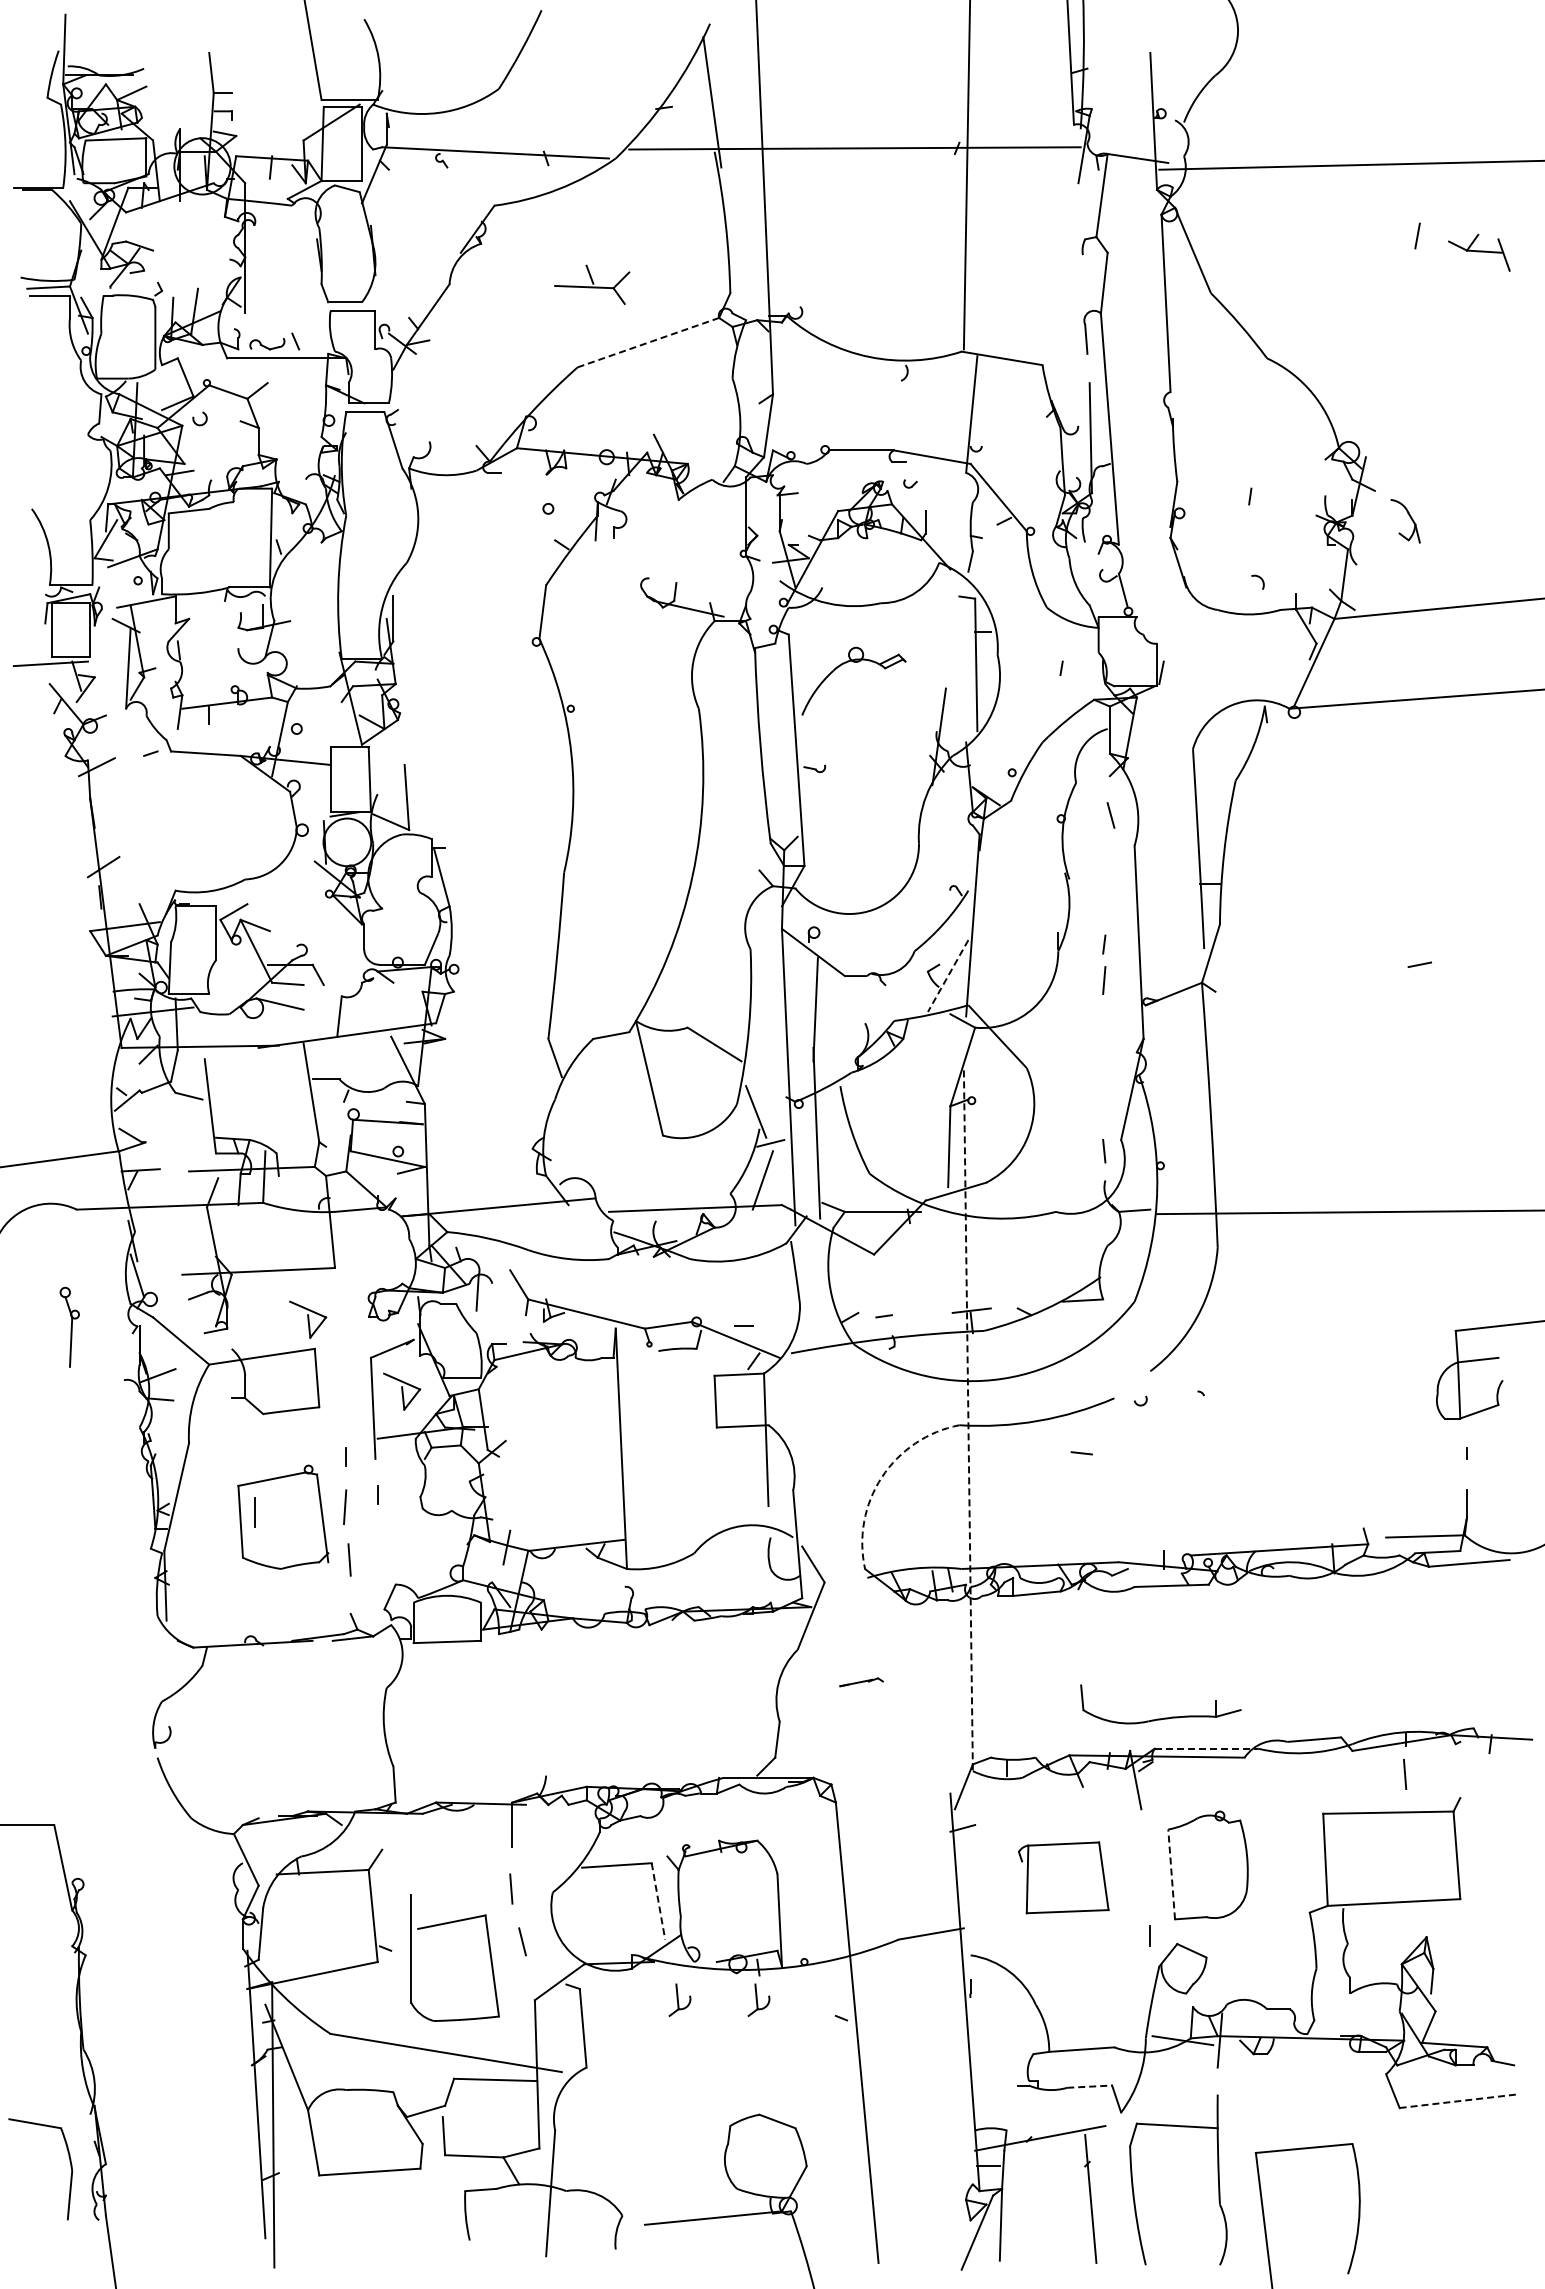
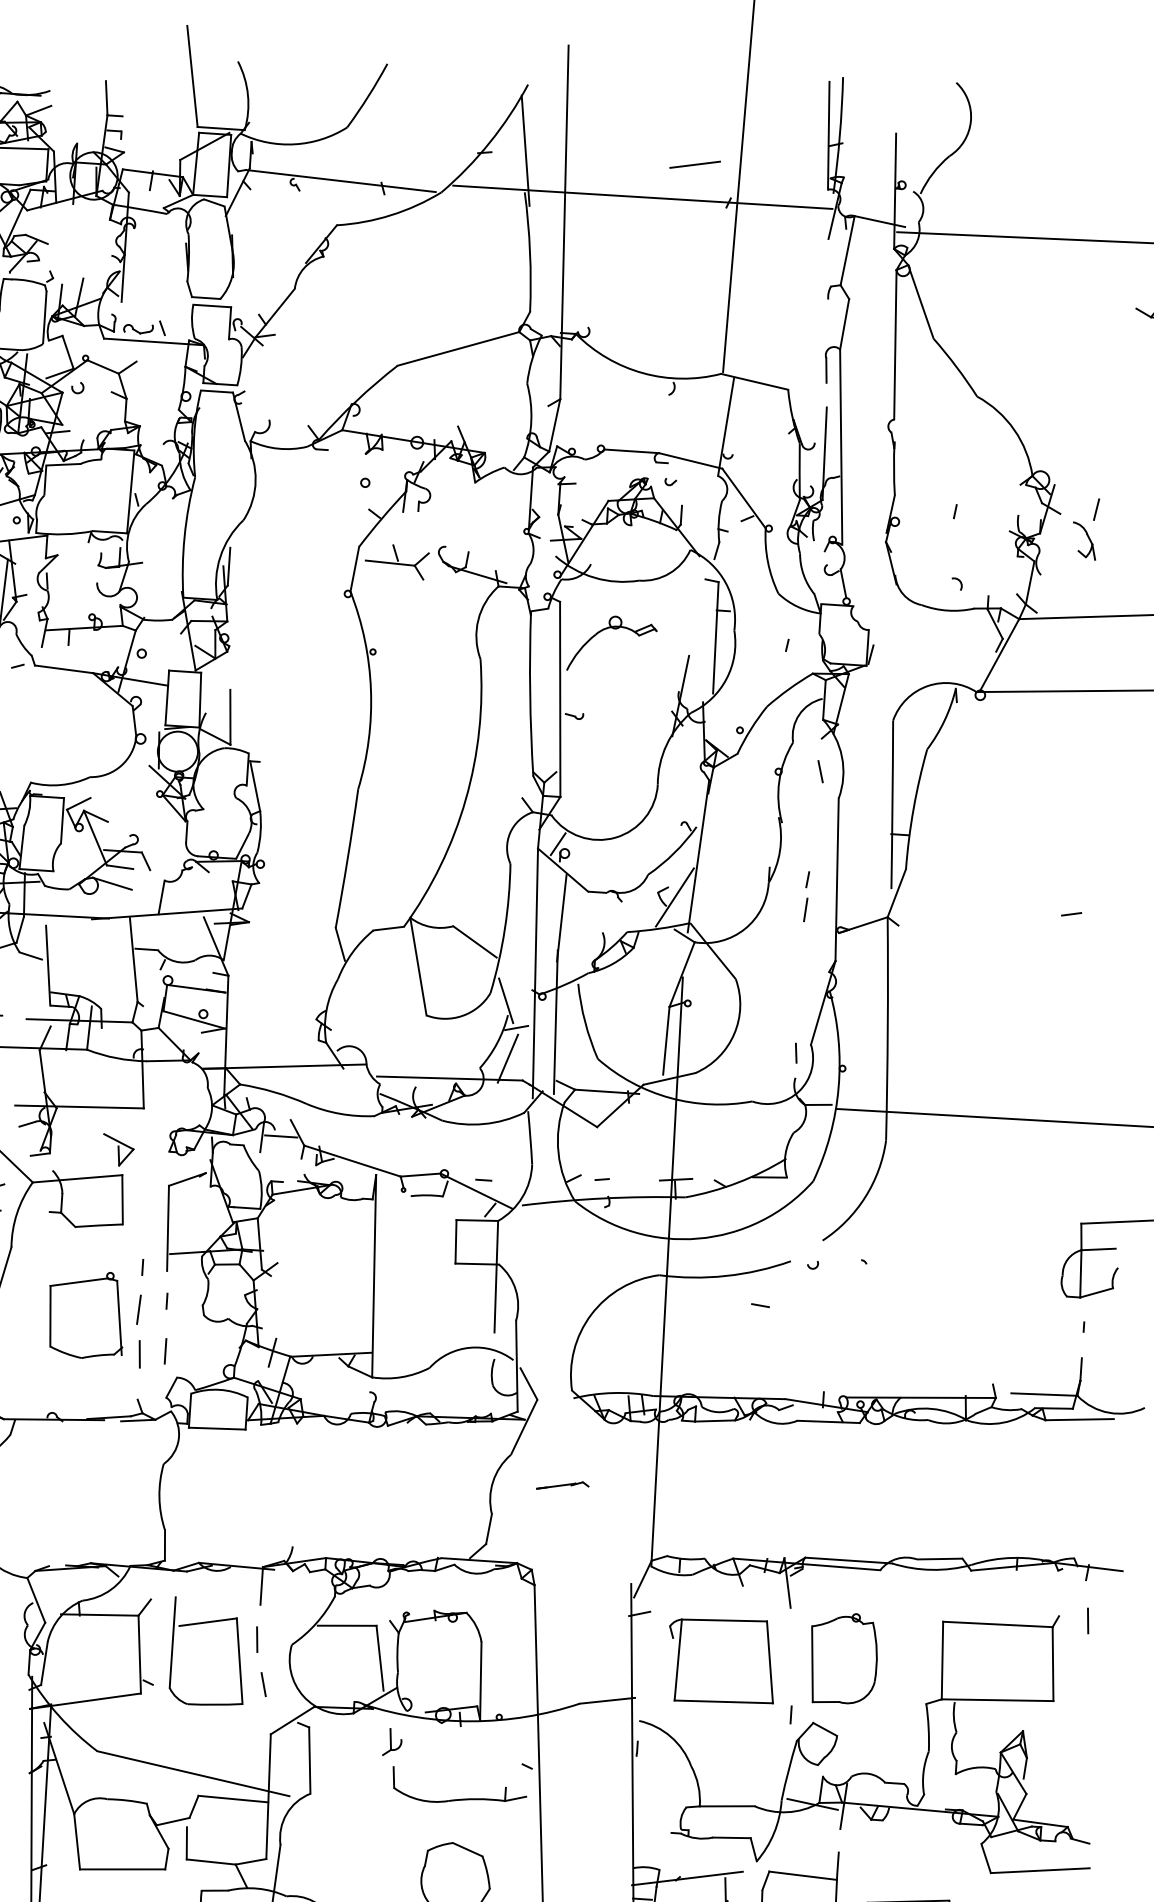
line: (914, 105) -> (695, 164), added
line: (1417, 235) -> (1096, 509), moved
part: (592, 284) -> (397, 561), moved
line: (648, 342) -> (458, 348), dashed -> solid
line: (805, 921) -> (558, 843), added
line: (947, 976) -> (674, 897), dashed -> solid
line: (500, 1290) -> (281, 1136), added
part: (402, 1391) -> (193, 1215), removed
line: (968, 1421) -> (667, 1272), dashed -> solid
arc: (881, 1477) -> (590, 1314), dashed -> solid
line: (254, 1512) -> (165, 1351), moved
part: (861, 1681) -> (562, 1484), size x1.43
part: (1164, 1717) -> (461, 1798), moved
line: (1206, 1748) -> (848, 1560), dashed -> solid
line: (1405, 1773) -> (1088, 1620), moved
line: (1171, 1873) -> (812, 1663), dashed -> solid
part: (1063, 1877) -> (721, 1660), size x1.43
line: (658, 1901) -> (380, 1658), dashed -> solid
part: (446, 1924) -> (203, 1623), moved
part: (758, 1999) -> (458, 1746), removed
line: (1090, 2086) -> (732, 1837), dashed -> solid
line: (1458, 2101) -> (1040, 1870), dashed -> solid

